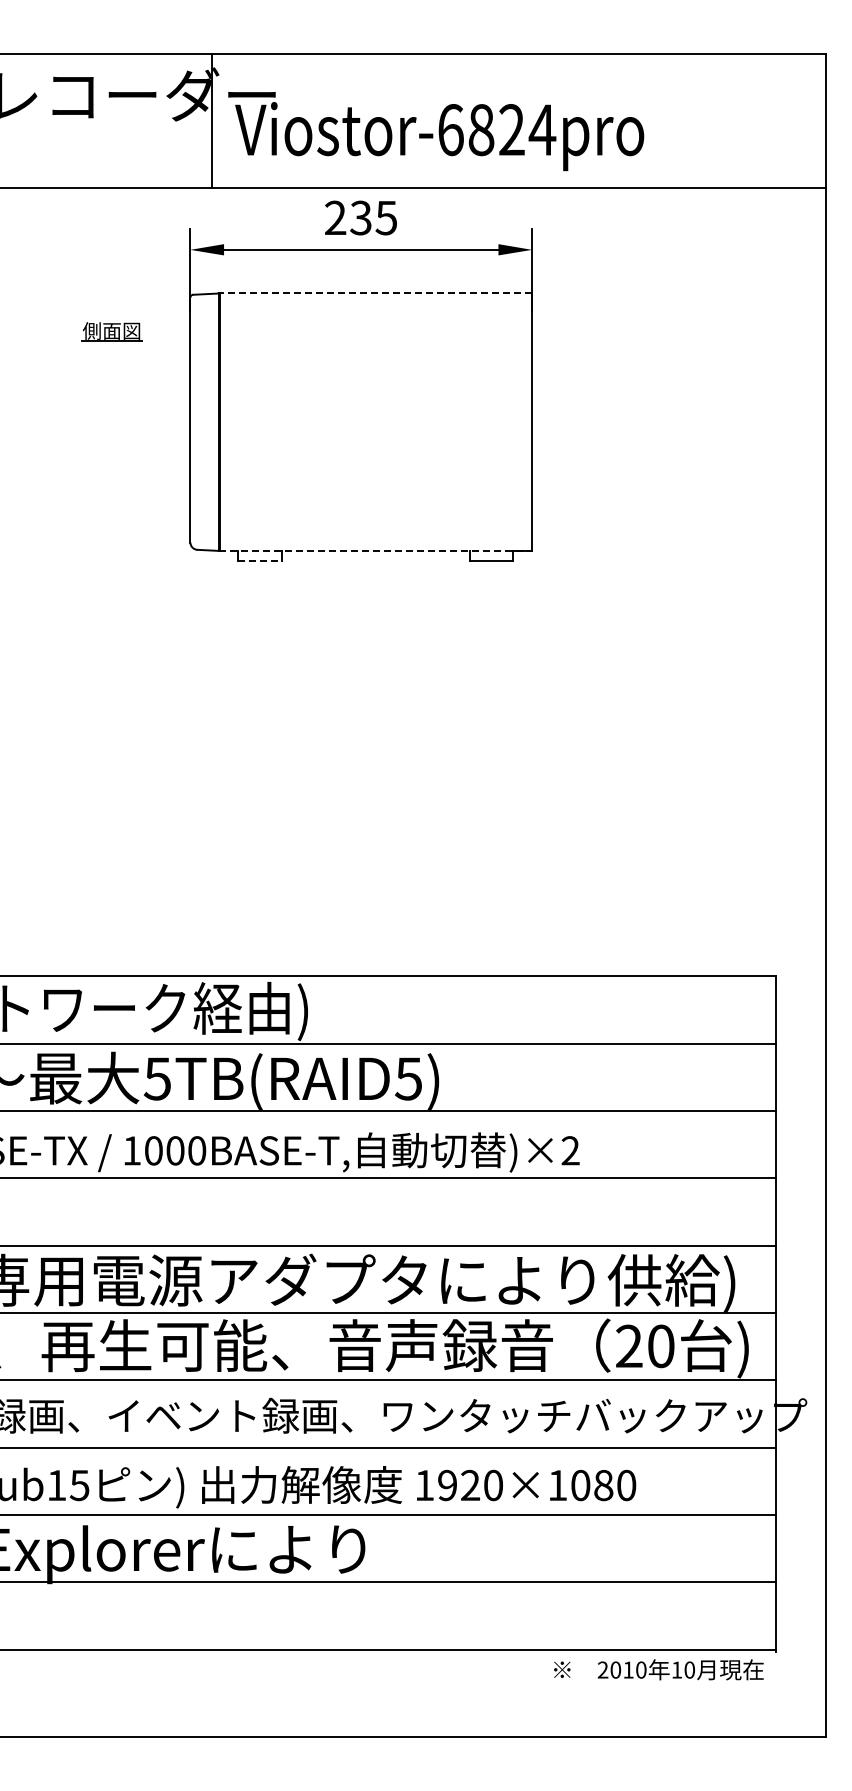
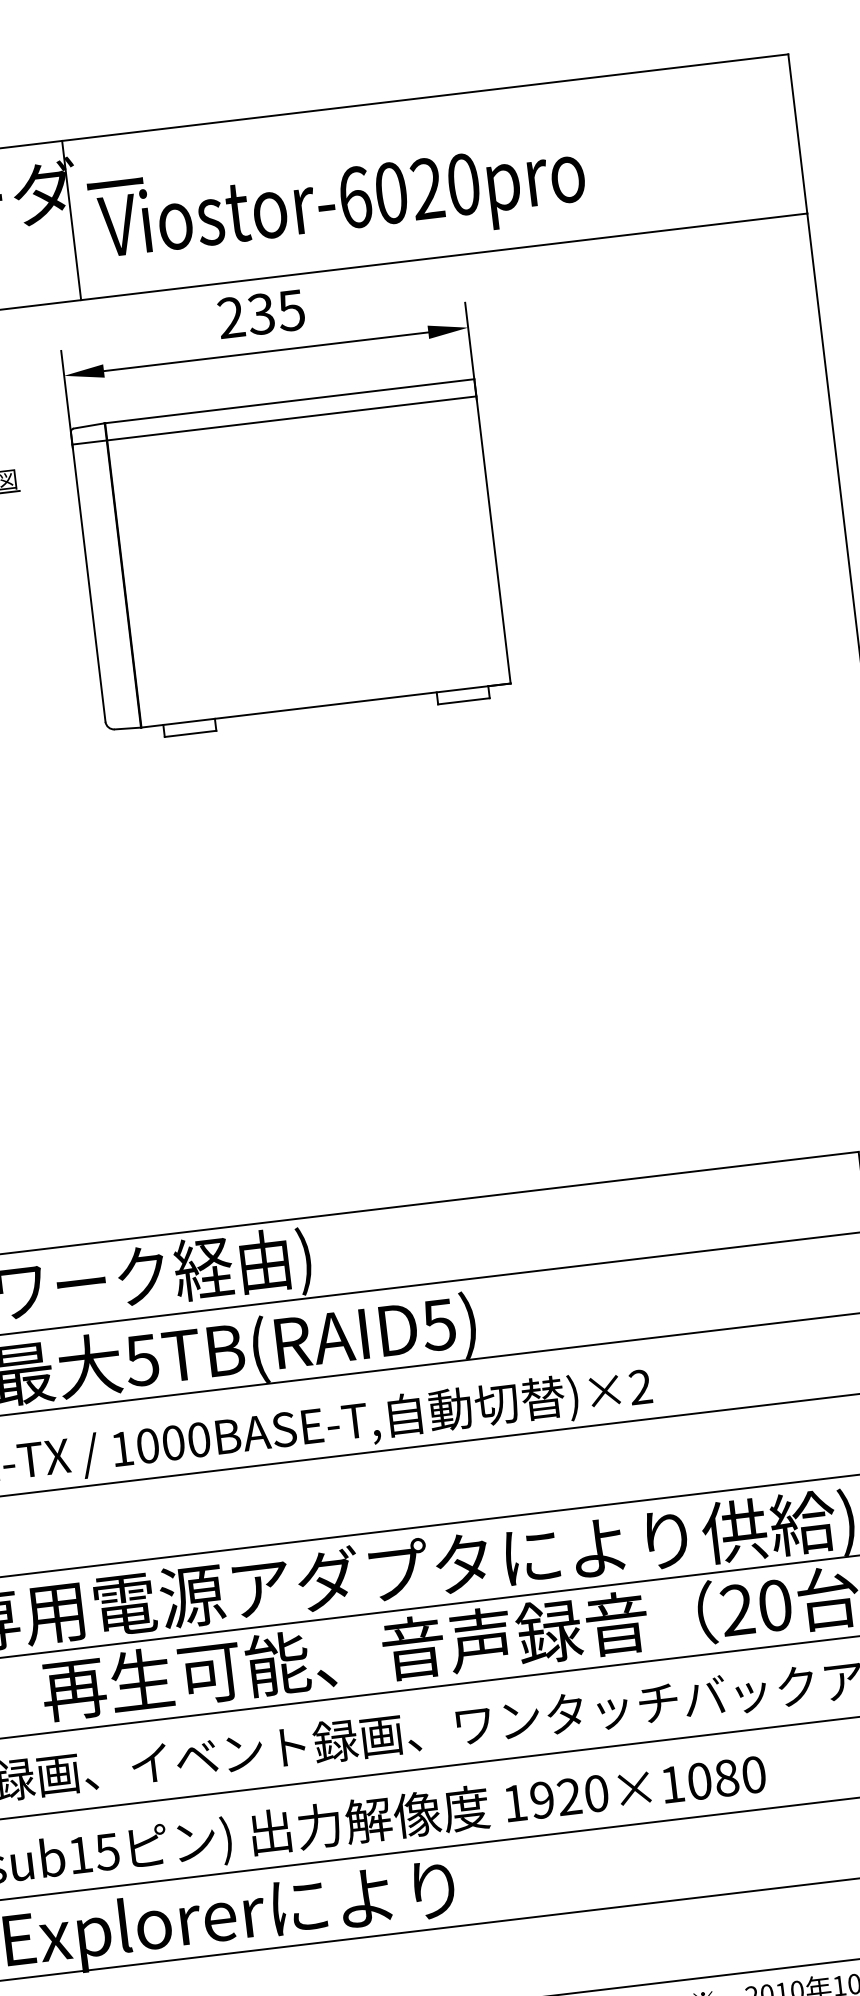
text: (512, 130) -> (428, 189), Viostor-6824pro -> Viostor-6020pro
line: (375, 293) -> (289, 401), dashed -> solid
line: (361, 308) -> (274, 421), added
line: (376, 550) -> (326, 704), dashed -> solid
line: (260, 561) -> (190, 734), dashed -> solid

